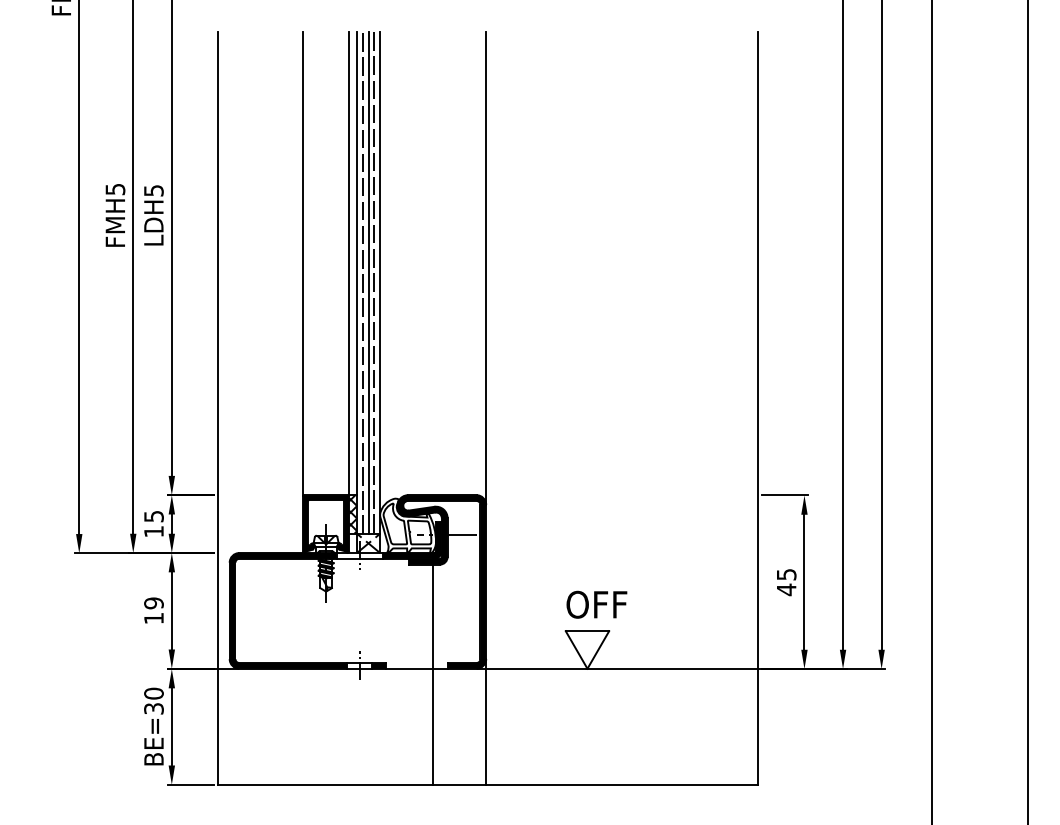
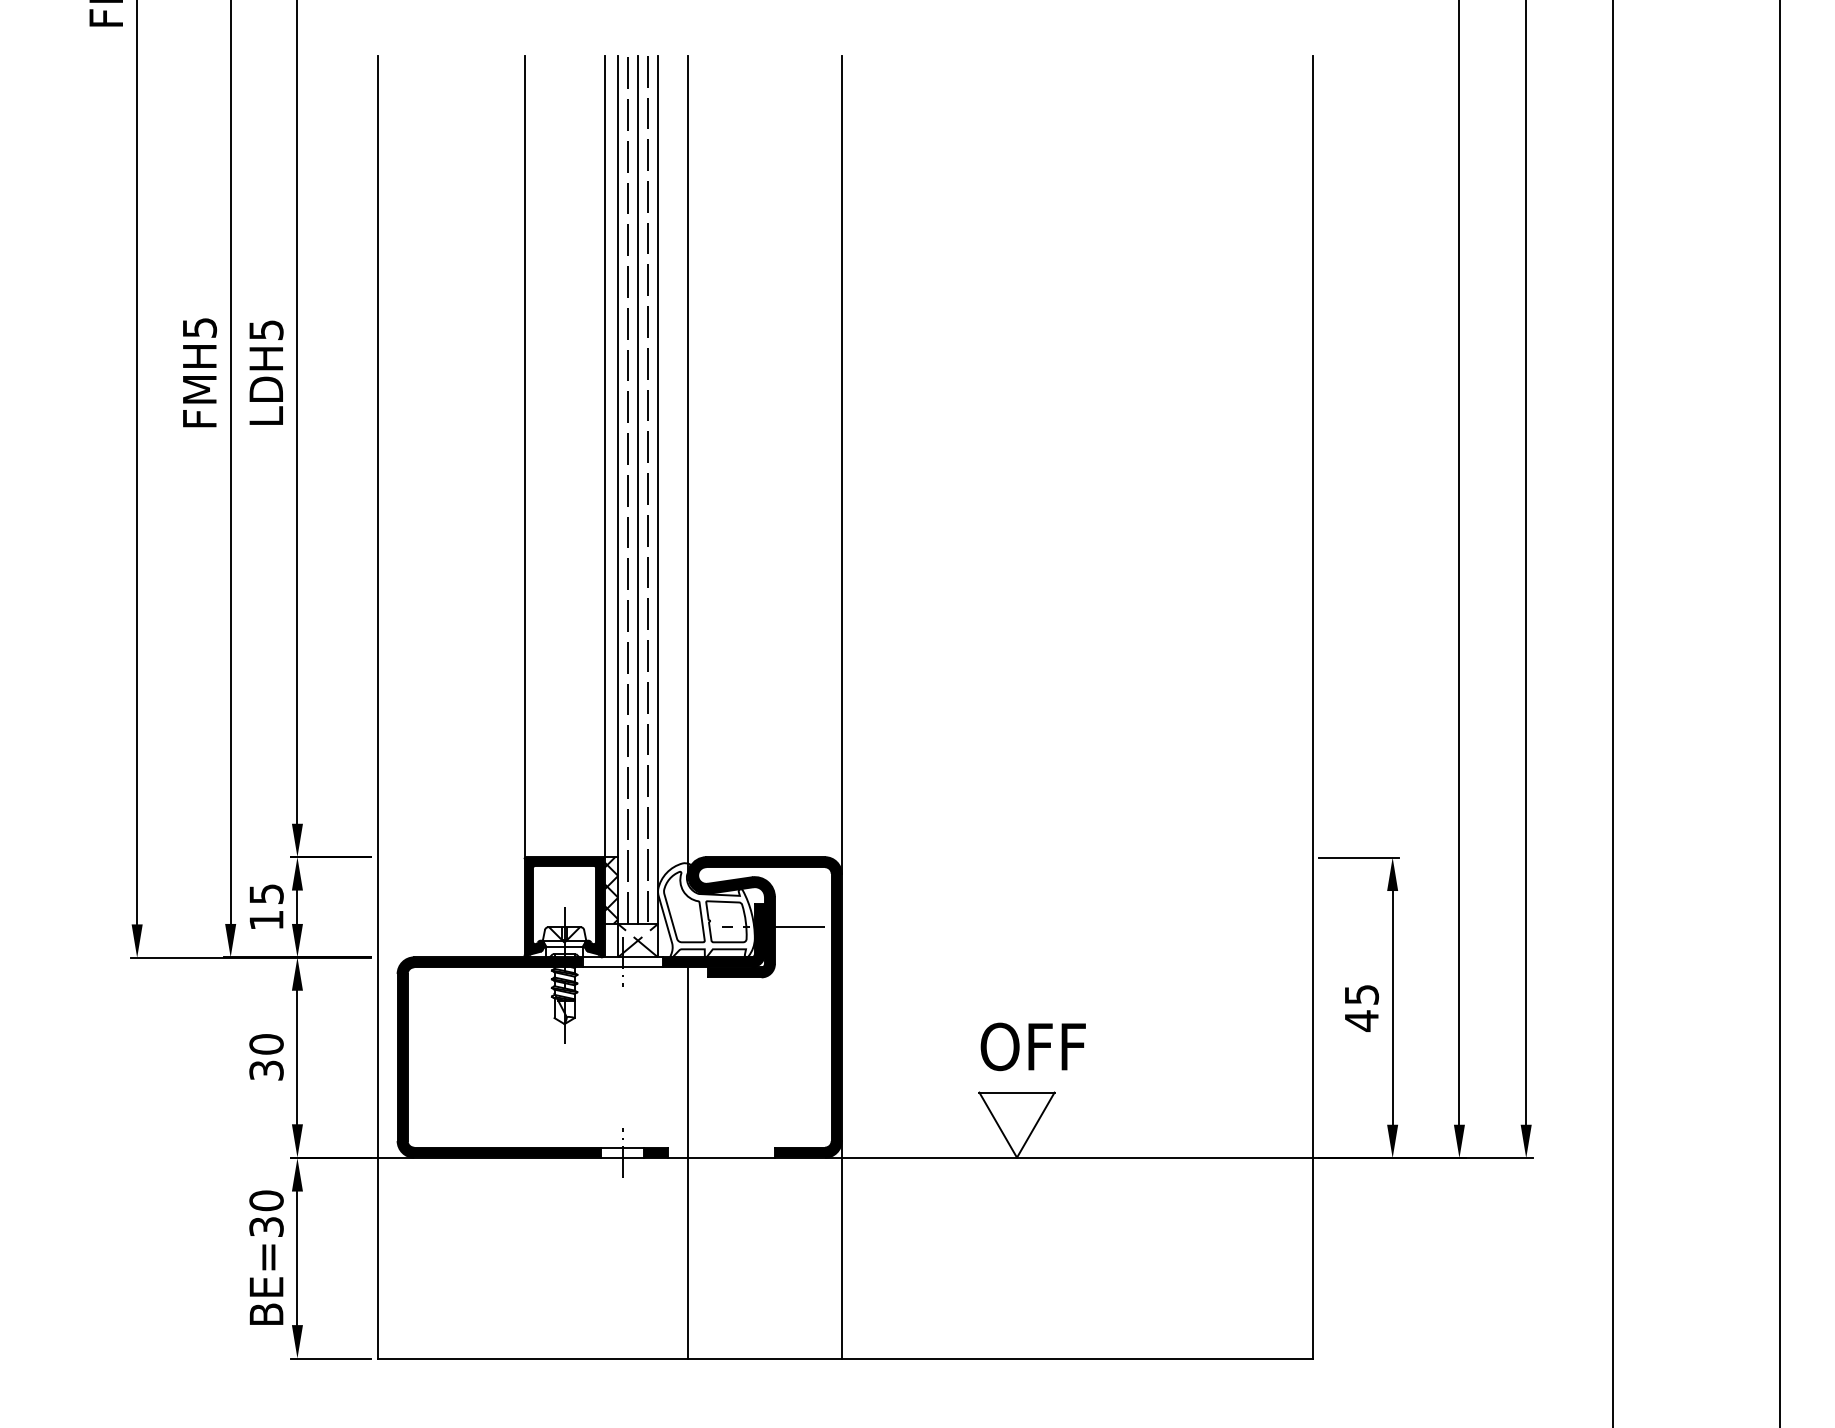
line: (397, 268) -> (688, 464), added
text: (153, 610) -> (265, 1056), 19 -> 30
line: (432, 671) -> (688, 1162), moved

